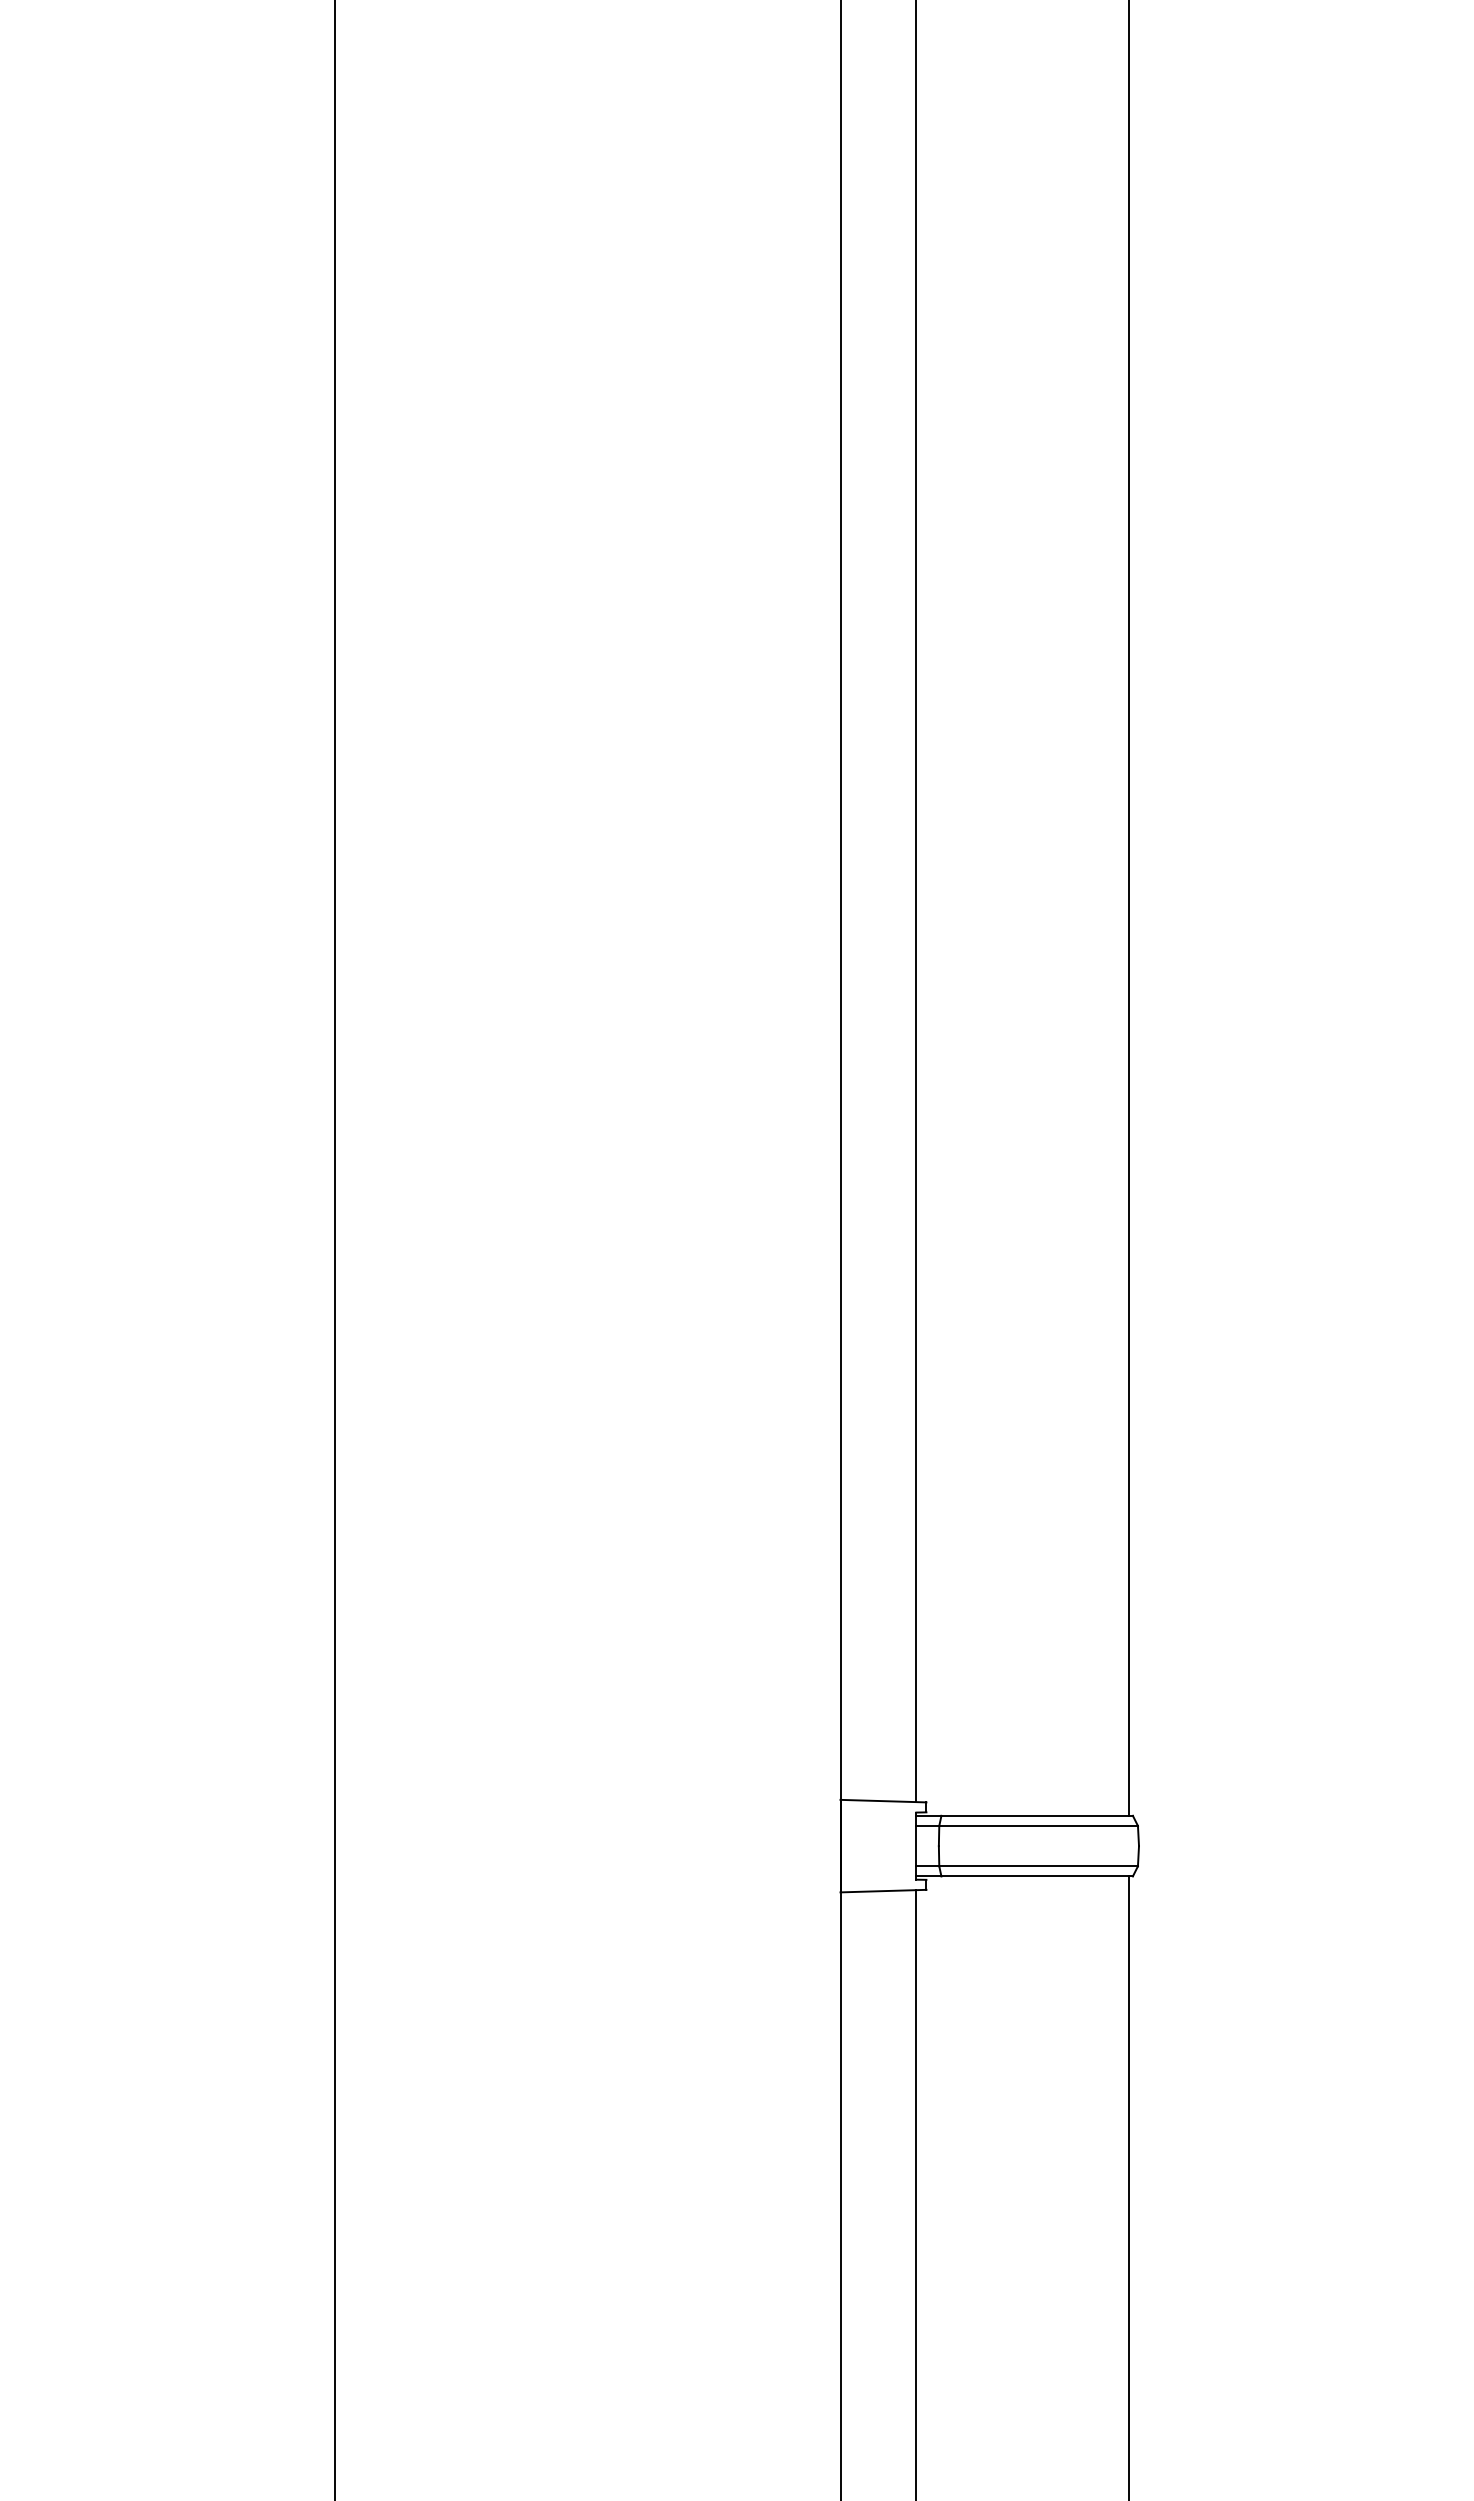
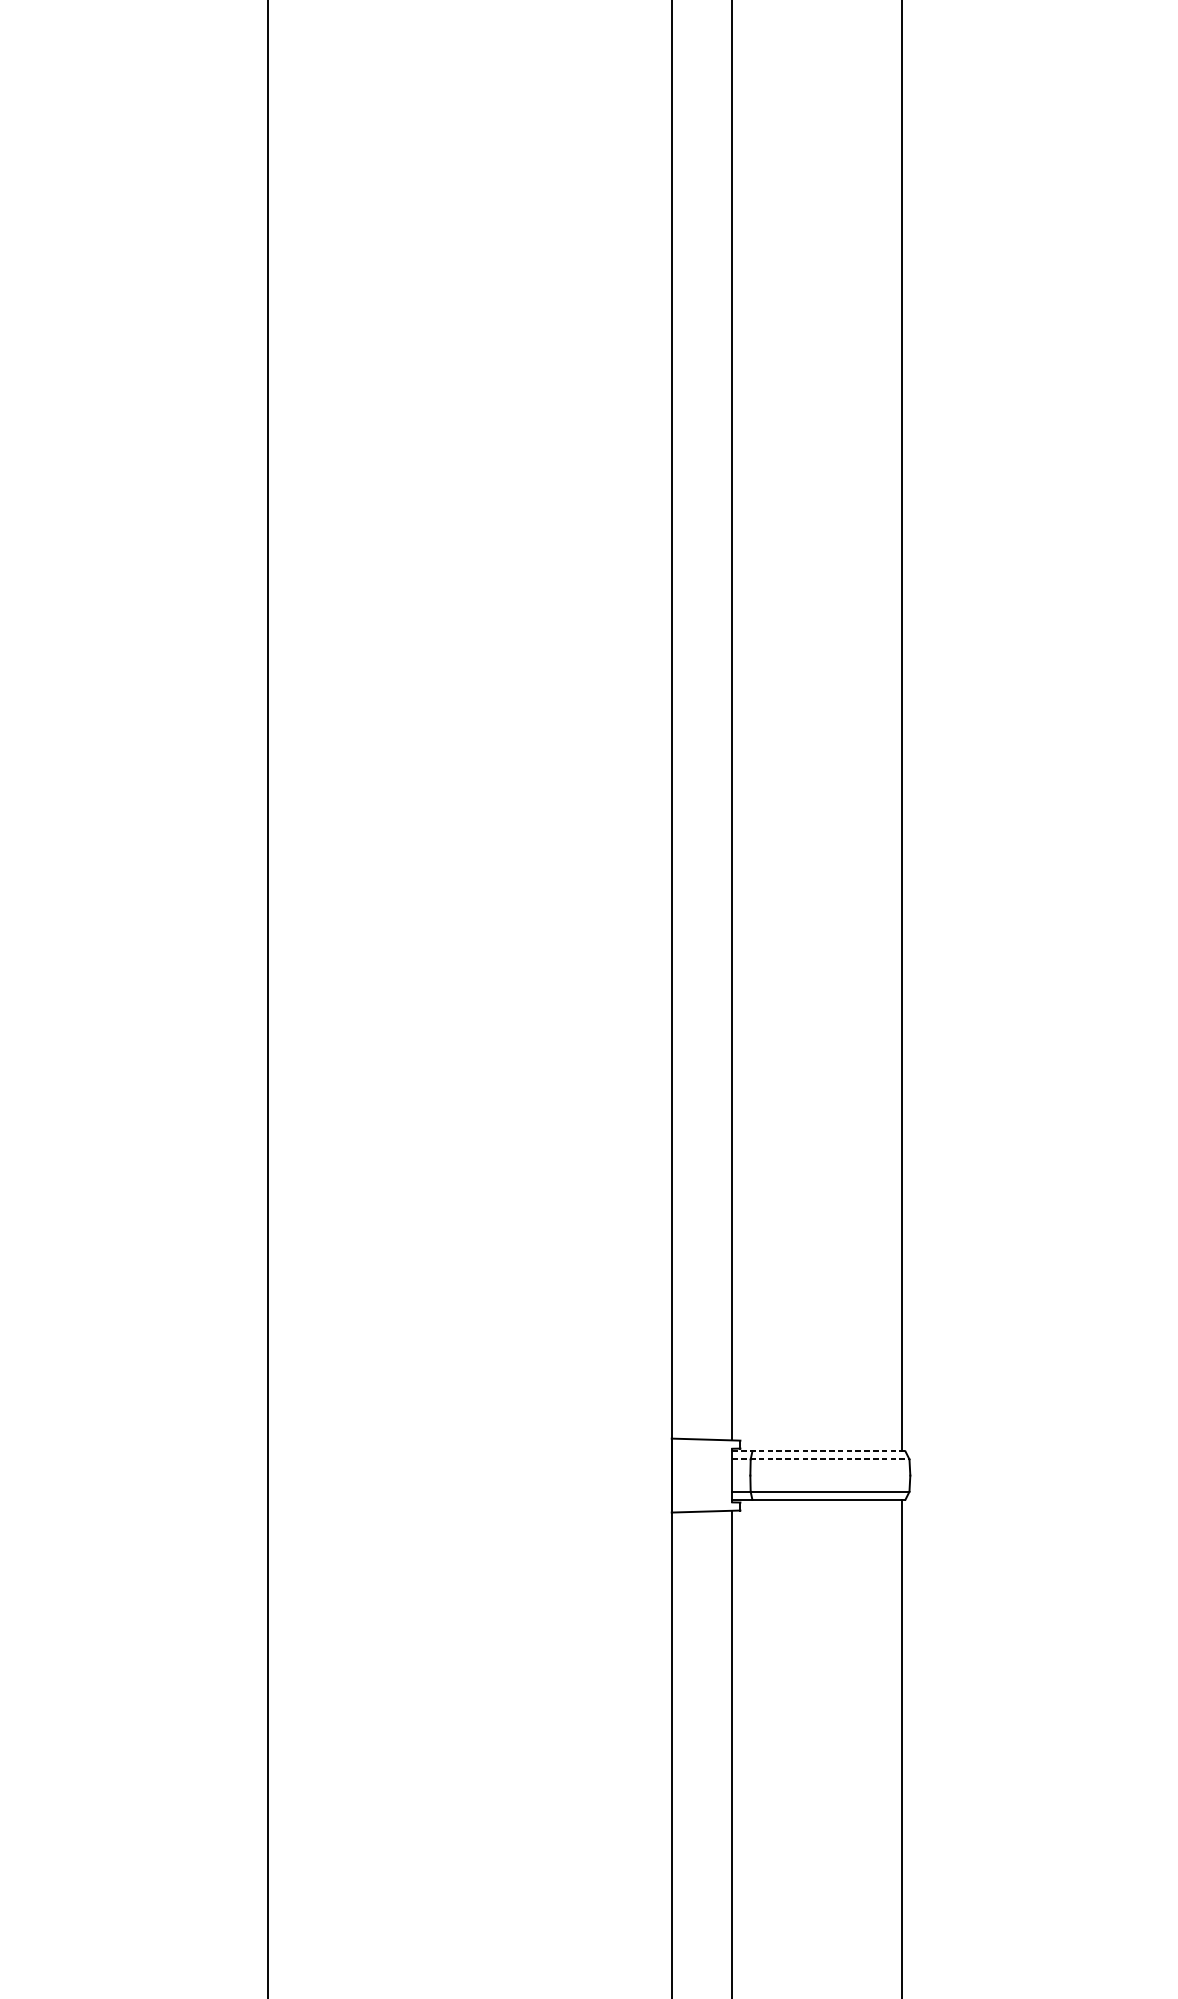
line: (1025, 1815) -> (819, 1451), solid -> dashed
line: (1027, 1825) -> (821, 1459), solid -> dashed

